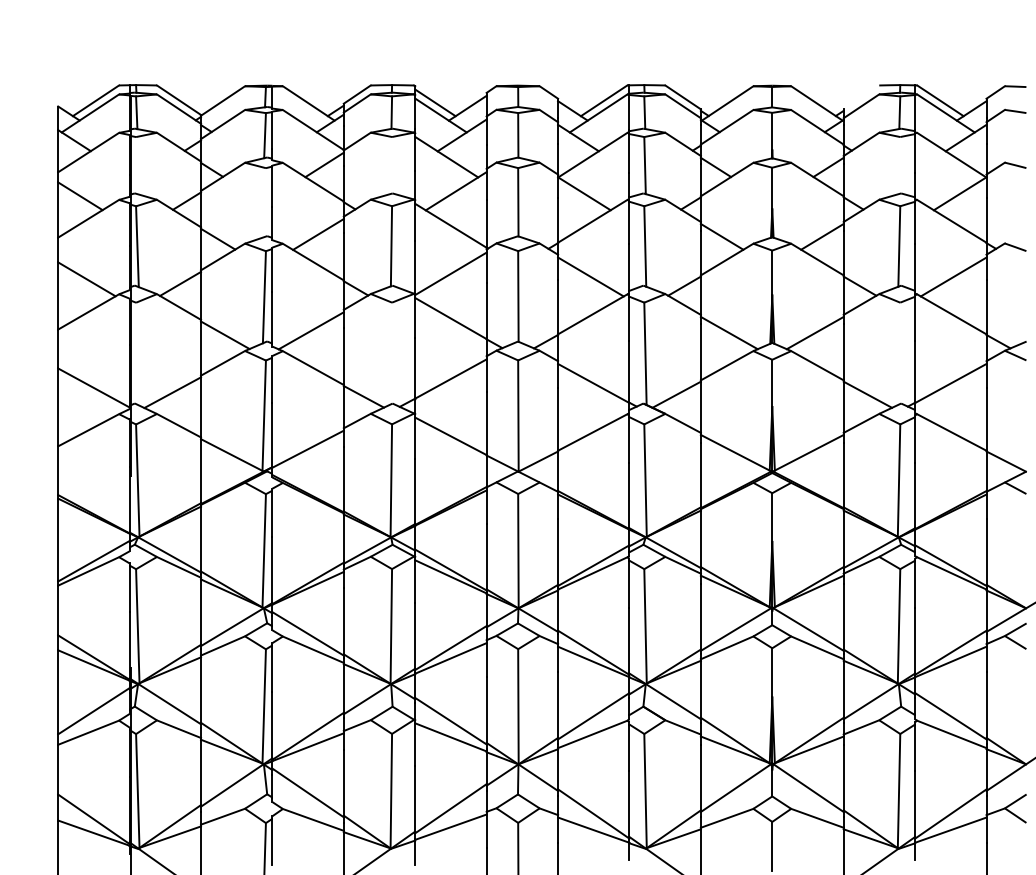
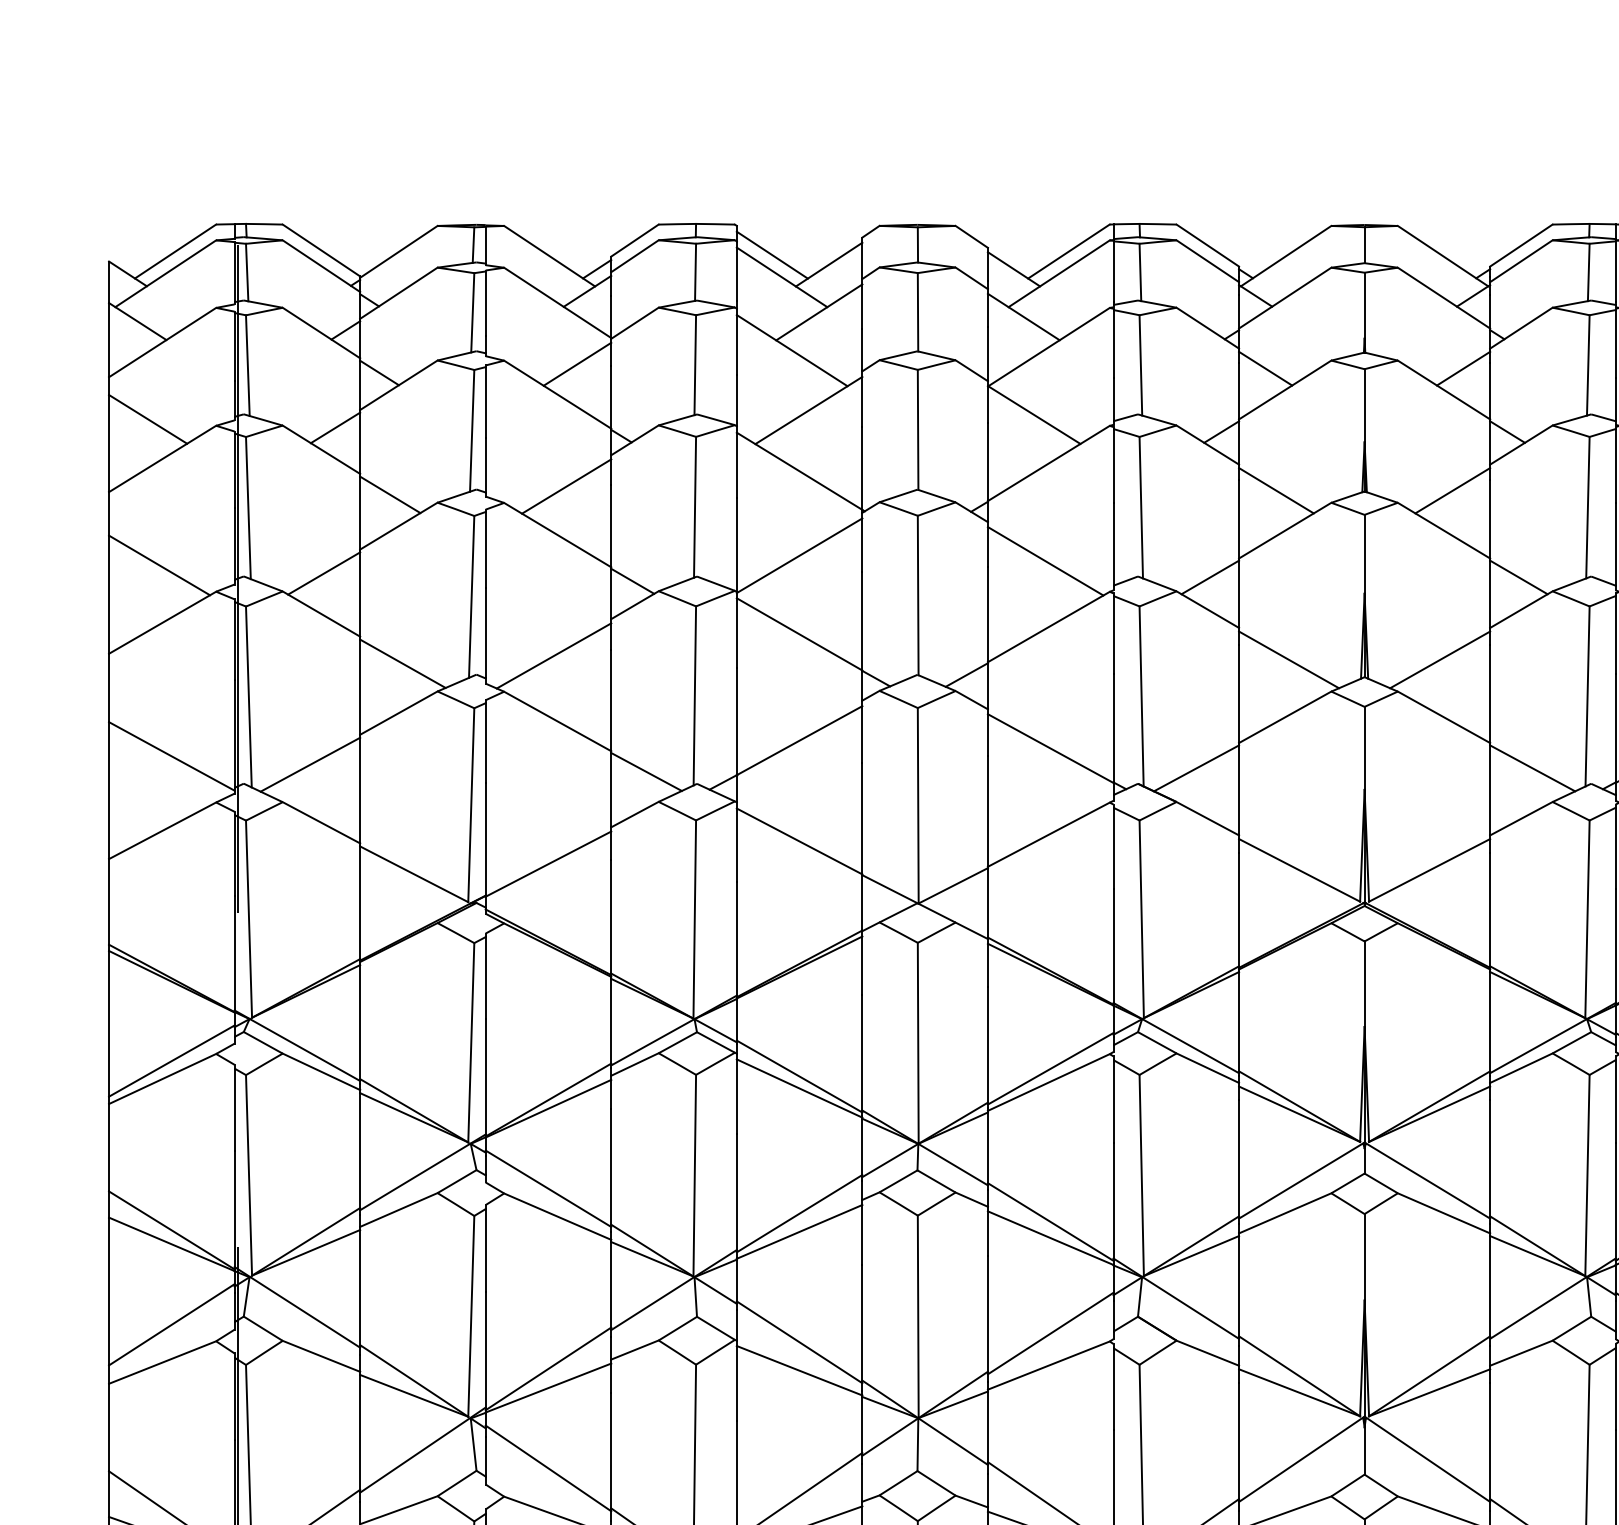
line: (861, 97) -> (1521, 245), added
line: (137, 165) -> (248, 365), added
line: (391, 165) -> (695, 365), added
line: (899, 165) -> (1588, 365), added
line: (264, 202) -> (471, 430), added
line: (137, 353) -> (248, 695), added
line: (391, 353) -> (695, 695), added
line: (898, 353) -> (1586, 695), added

